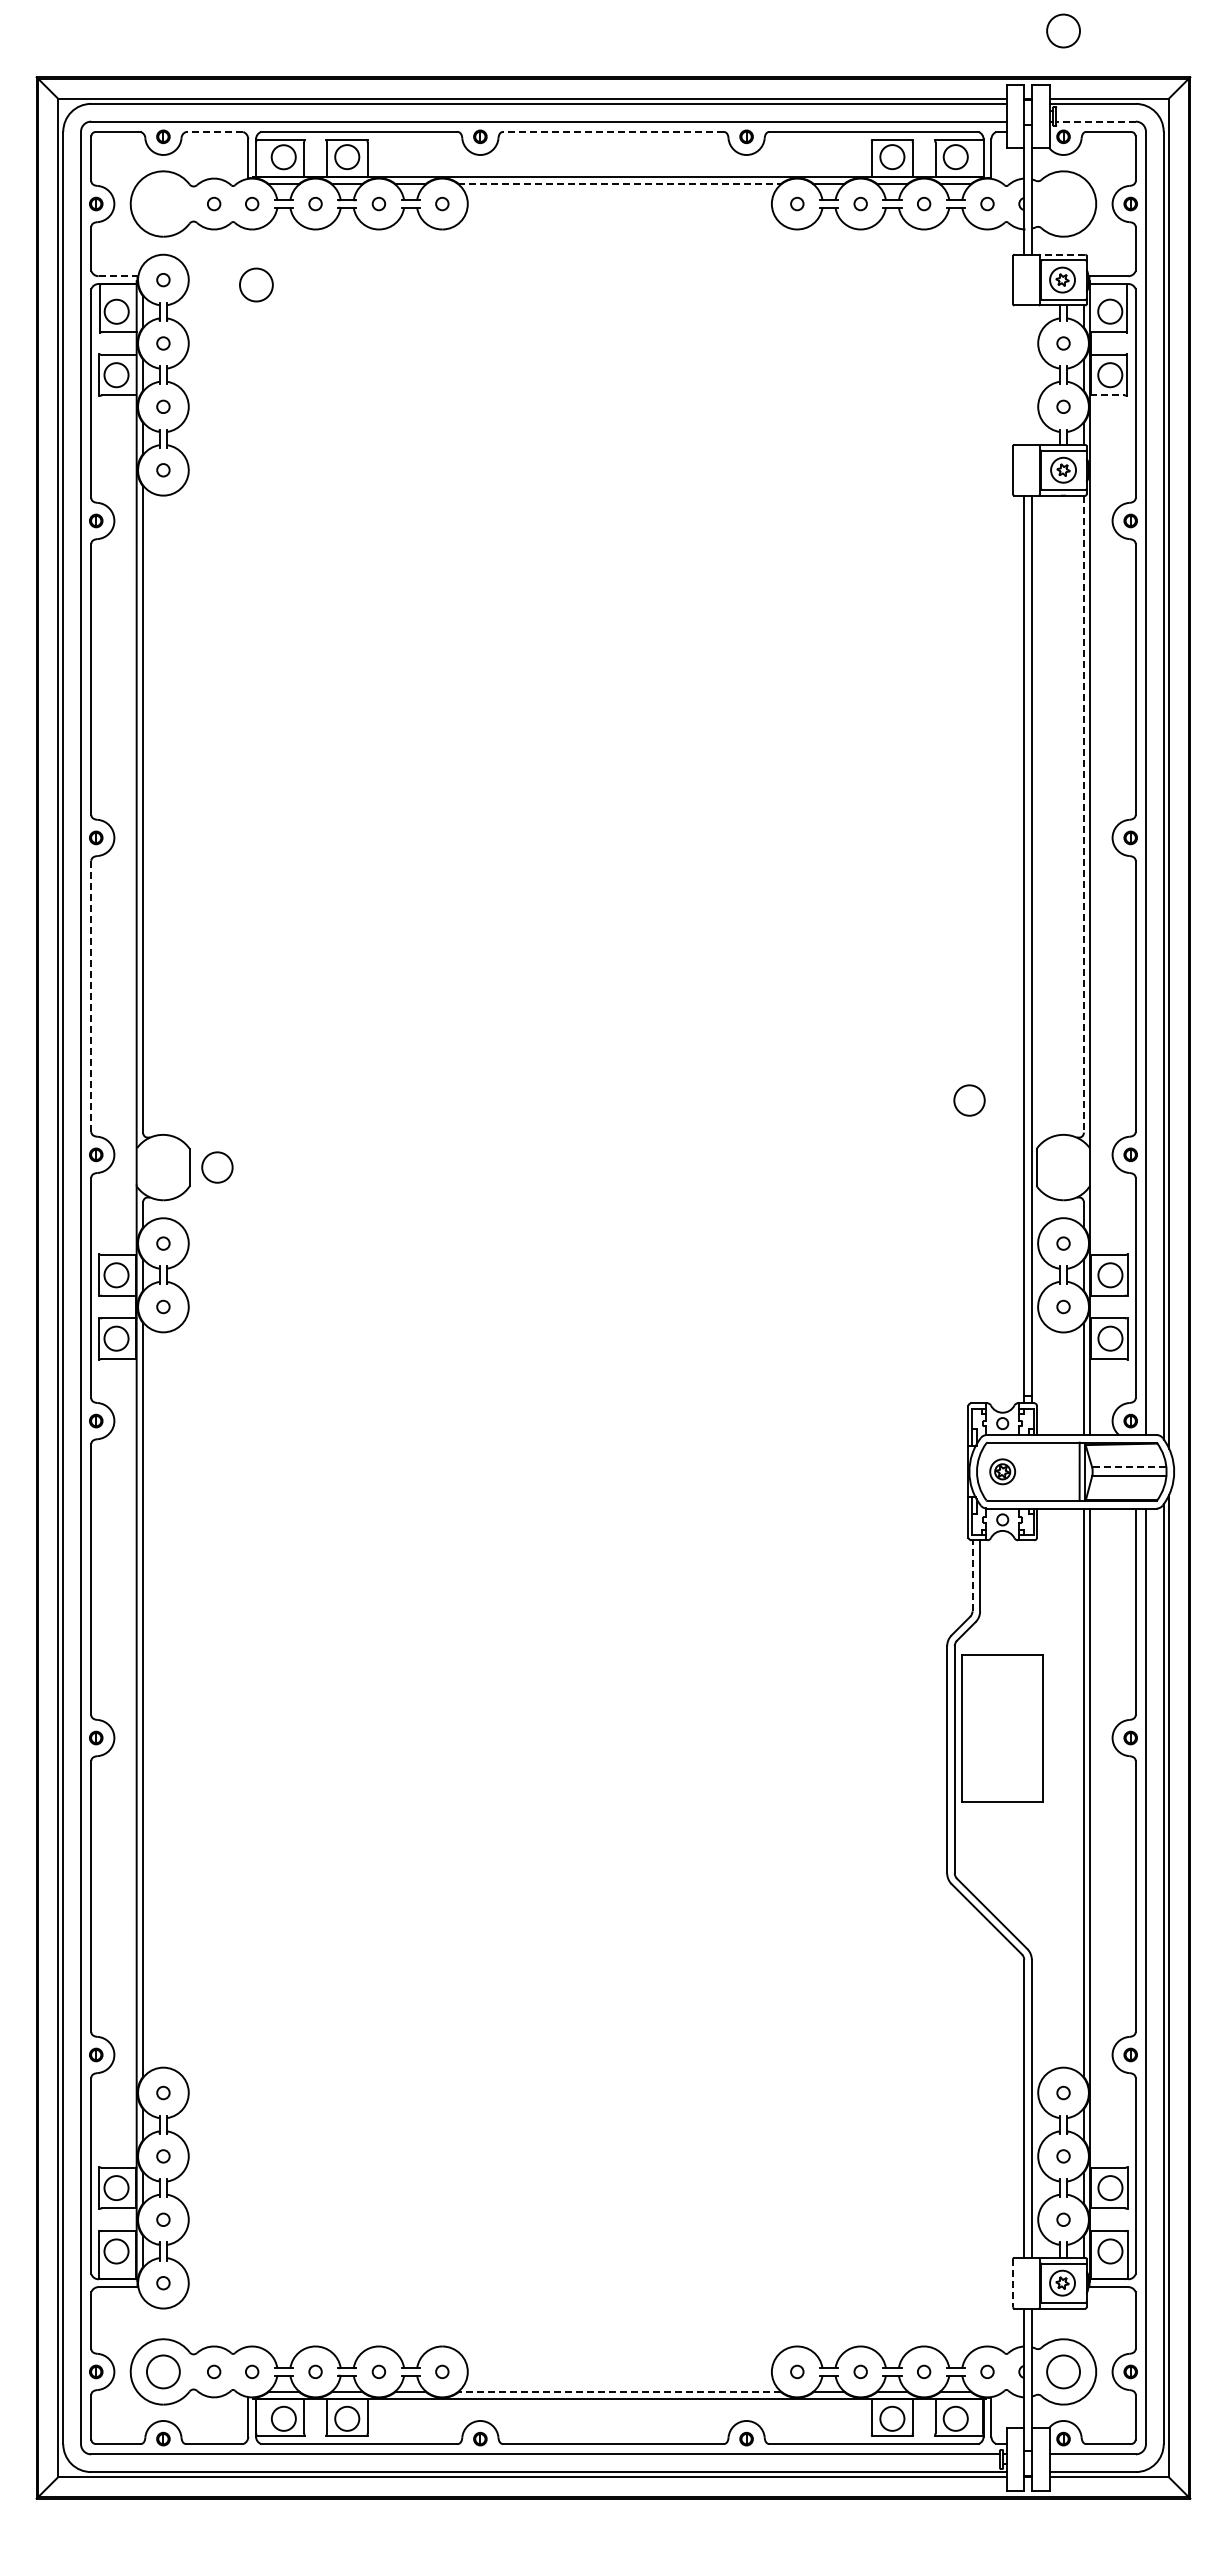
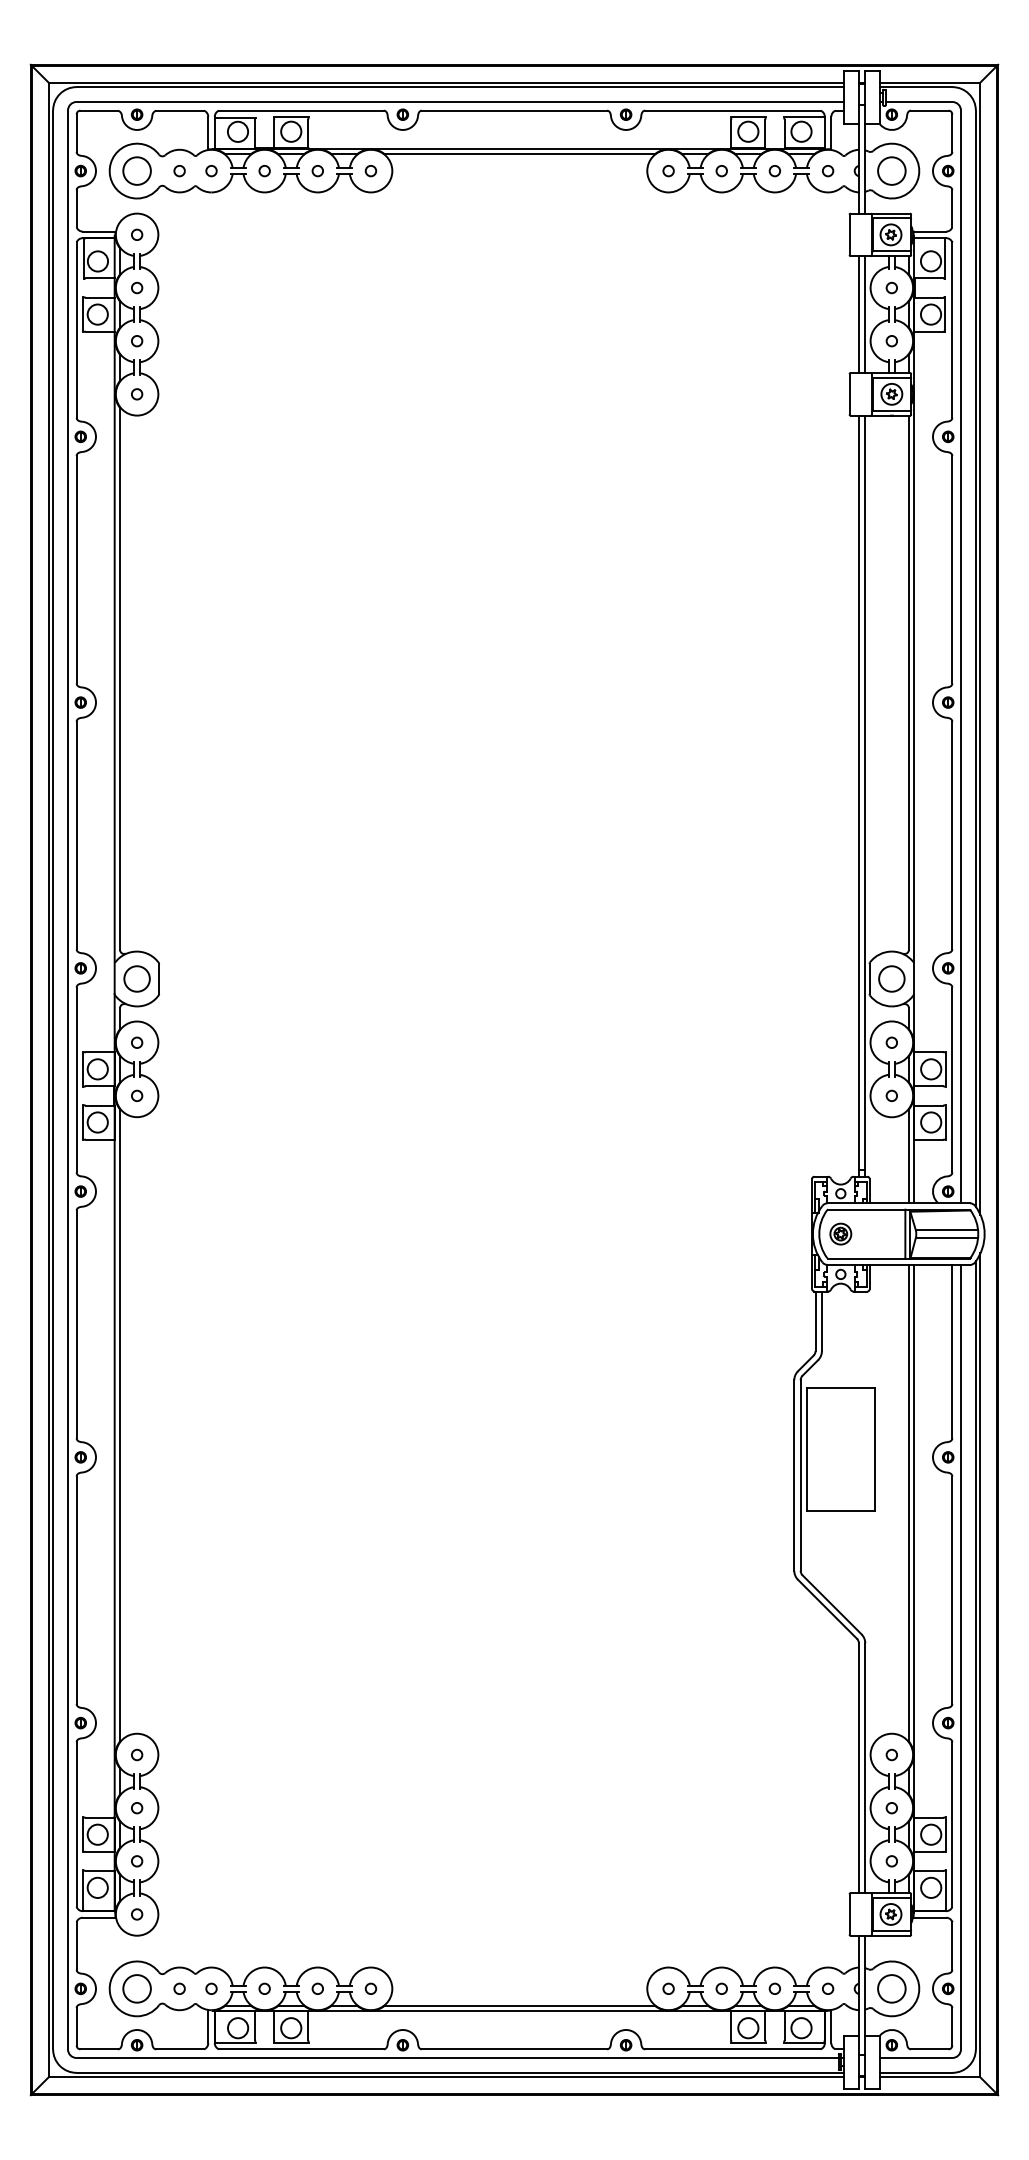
circle: (1063, 30) -> (891, 170), moved
line: (1096, 121) -> (919, 101), dashed -> solid
line: (214, 131) -> (179, 110), dashed -> solid
line: (613, 131) -> (514, 110), dashed -> solid
line: (620, 183) -> (520, 153), dashed -> solid
line: (1061, 254) -> (890, 213), dashed -> solid
line: (118, 276) -> (99, 231), dashed -> solid
circle: (256, 284) -> (137, 170), moved
line: (1024, 374) -> (859, 314), added
line: (1031, 374) -> (864, 314), added
line: (1107, 395) -> (928, 331), dashed -> solid
line: (1083, 814) -> (908, 682), dashed -> solid
line: (91, 996) -> (76, 835), dashed -> solid
circle: (969, 1100) -> (891, 978), moved
circle: (217, 1167) -> (137, 978), moved
line: (1128, 1467) -> (946, 1230), dashed -> solid
line: (972, 1575) -> (815, 1321), dashed -> solid
line: (1013, 2283) -> (849, 1914), dashed -> solid
line: (619, 2392) -> (519, 2006), dashed -> solid

